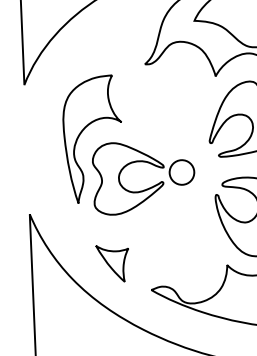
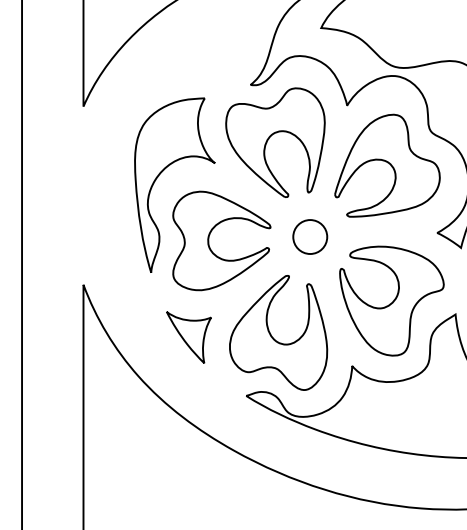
part: (160, 103) -> (269, 139), added
part: (182, 172) -> (310, 236), moved
part: (169, 246) -> (273, 337), added
part: (112, 263) -> (188, 337), moved

